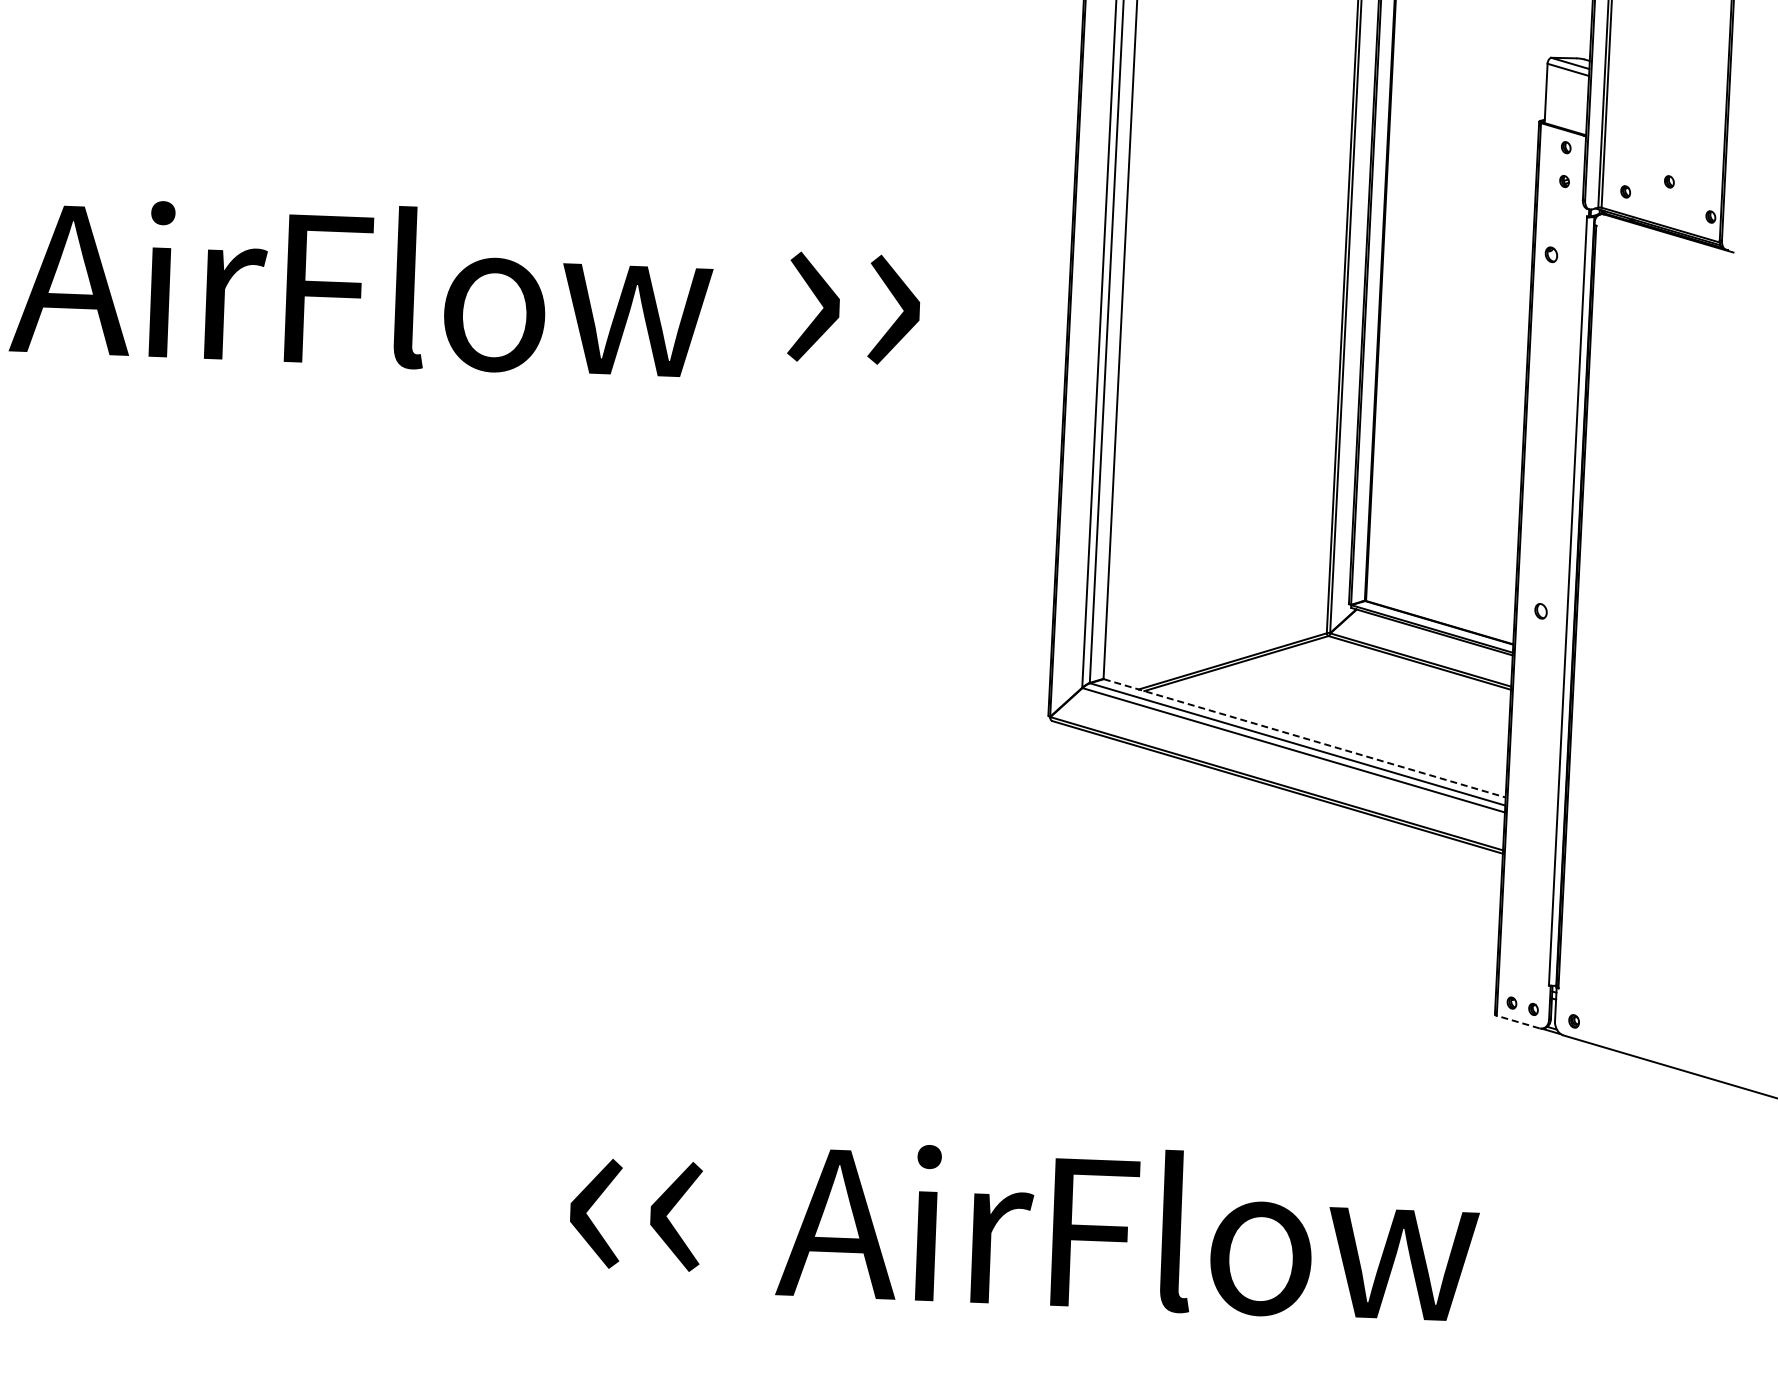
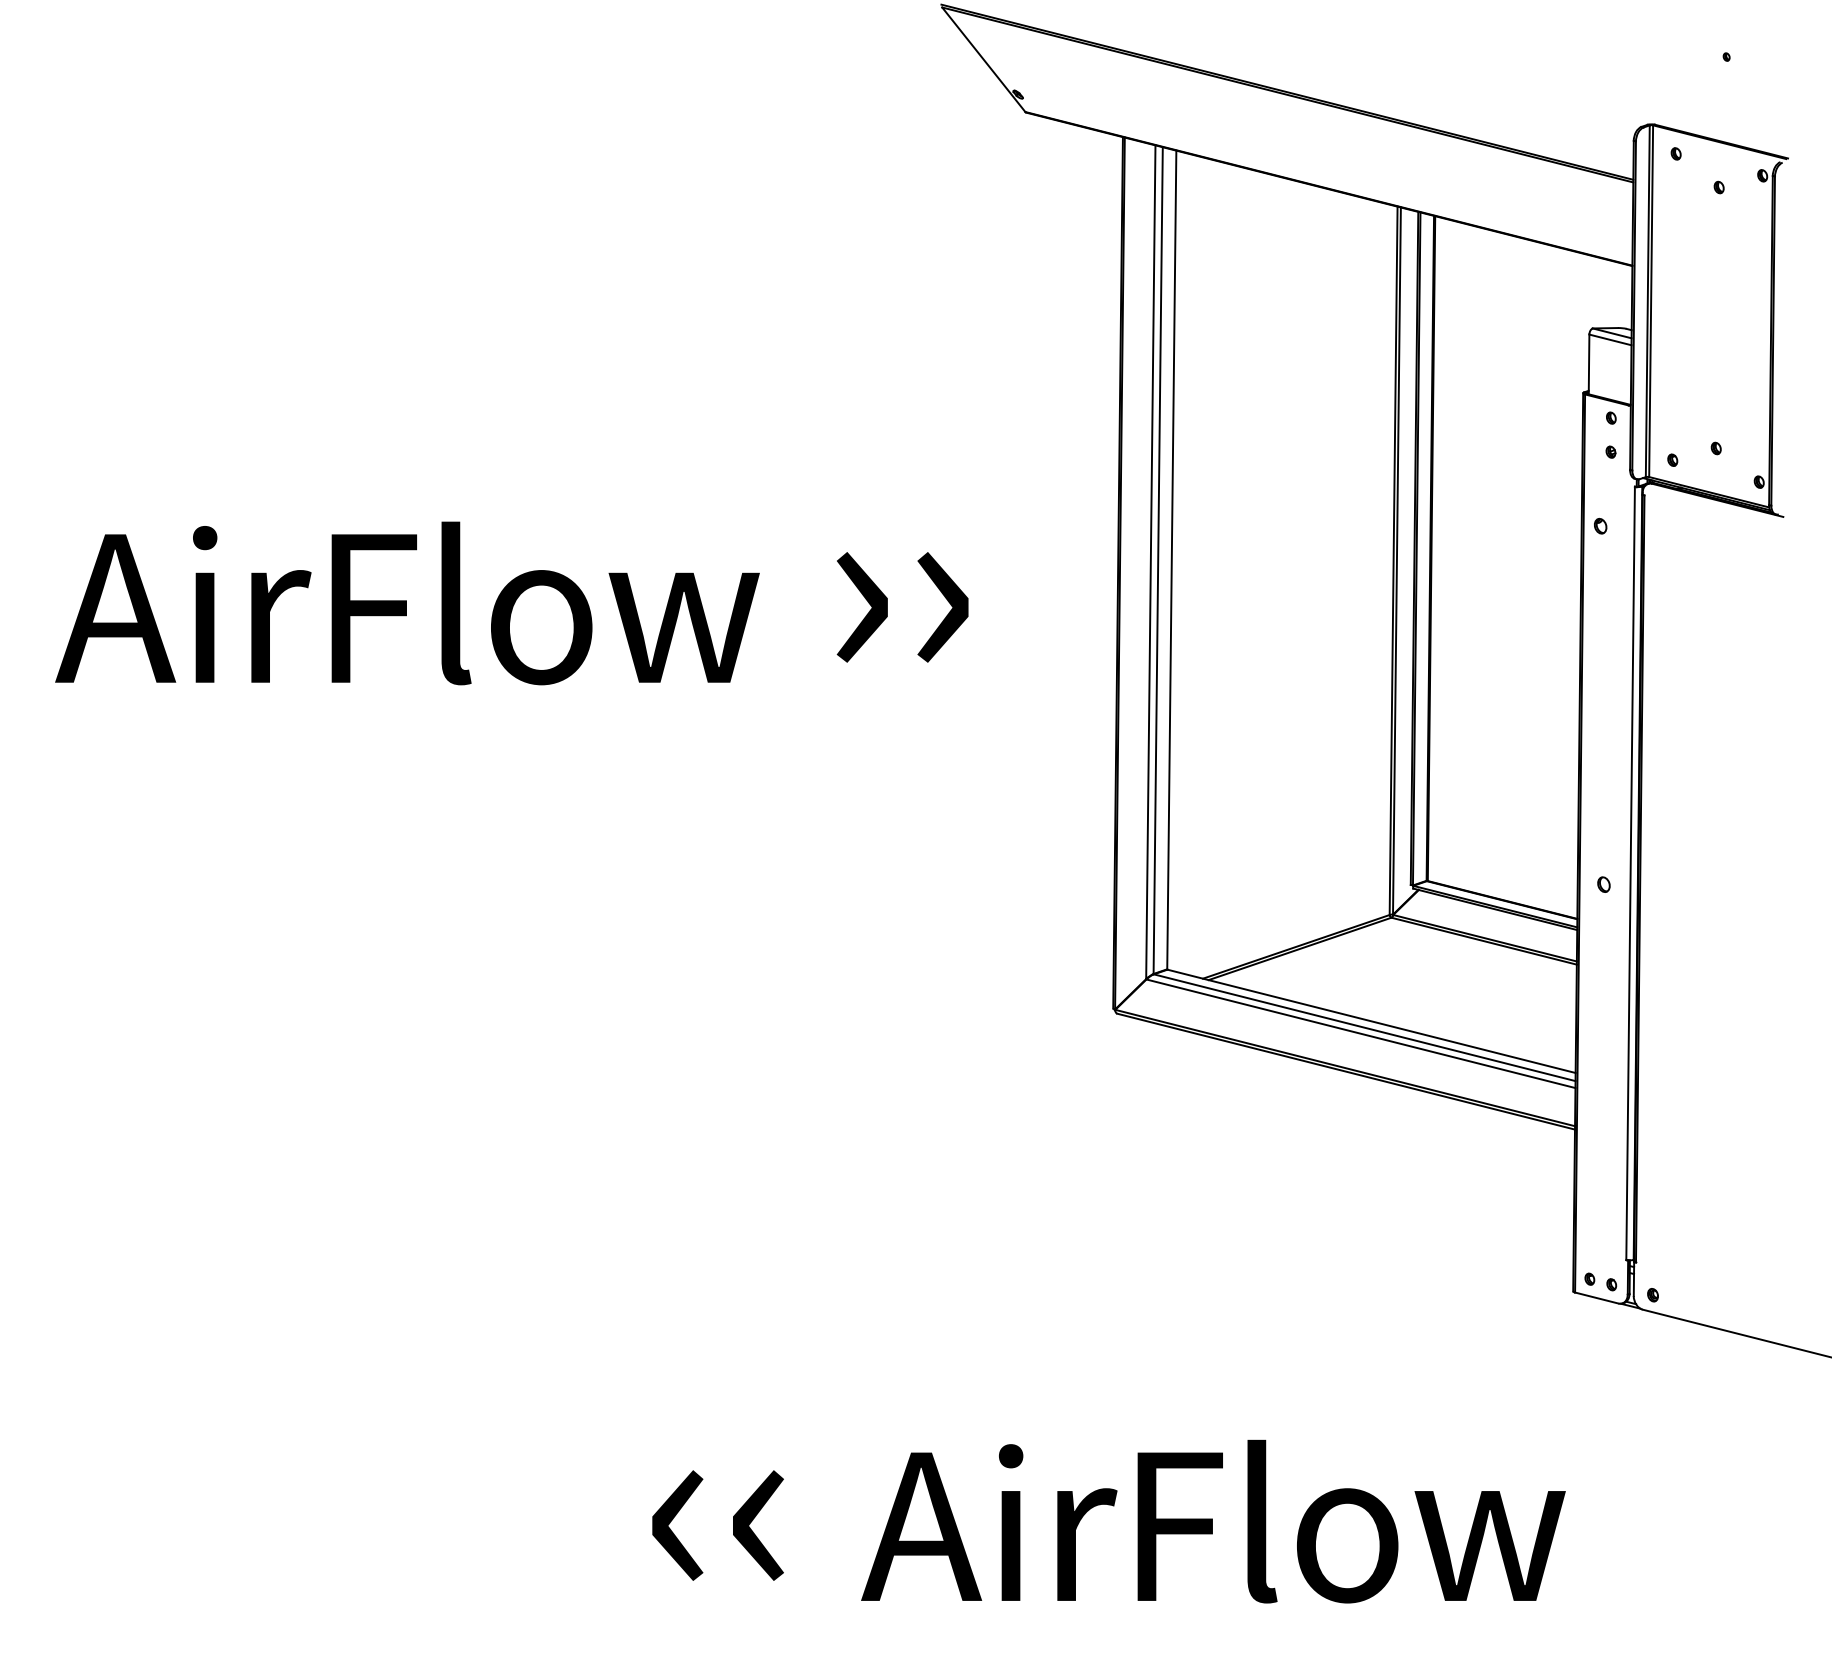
line: (1305, 738) -> (1372, 1021), dashed -> solid
line: (1517, 1021) -> (1596, 1297), dashed -> solid

